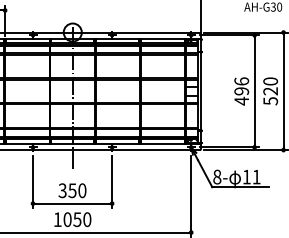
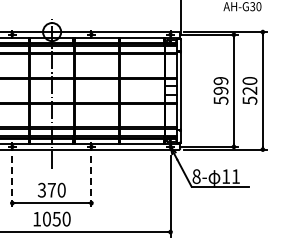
text: (241, 90) -> (220, 90), 496 -> 599
line: (33, 181) -> (12, 181), solid -> dashed
line: (112, 181) -> (91, 181), solid -> dashed
text: (72, 190) -> (51, 190), 350 -> 370

